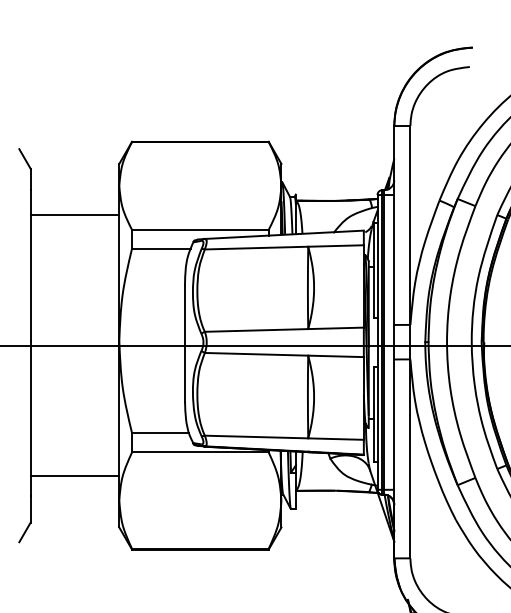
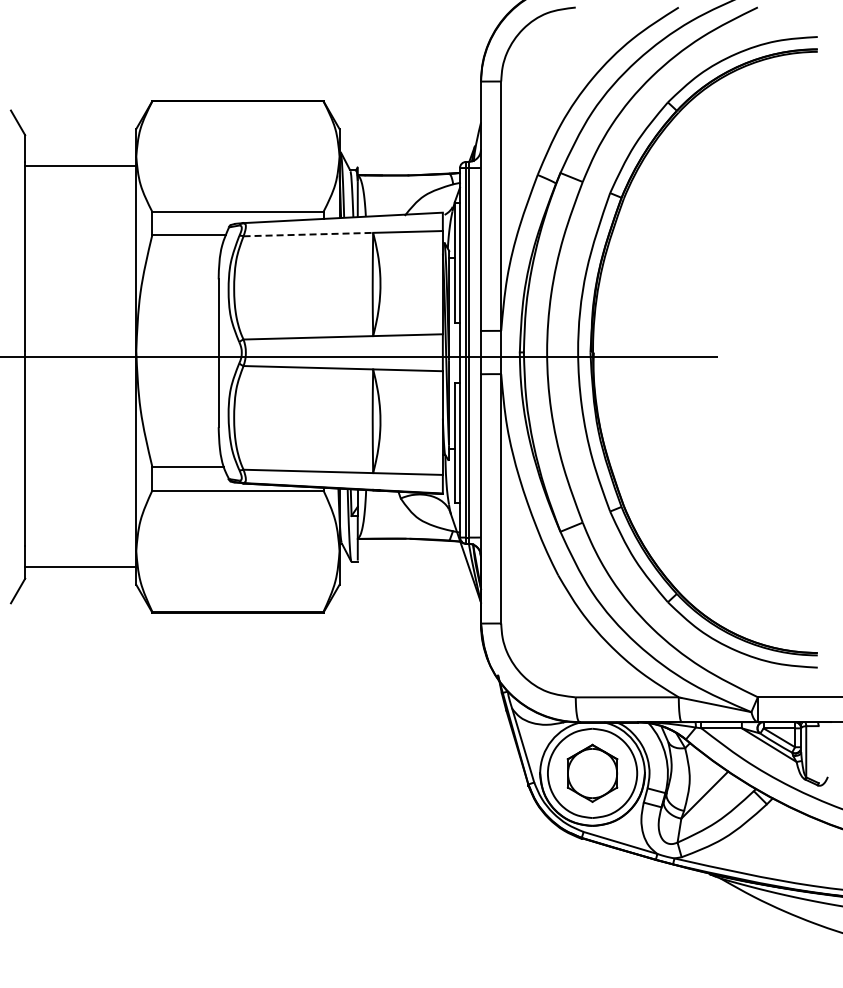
line: (74, 215) -> (80, 166), moved
line: (256, 248) -> (308, 234), solid -> dashed
line: (74, 476) -> (80, 566), moved

